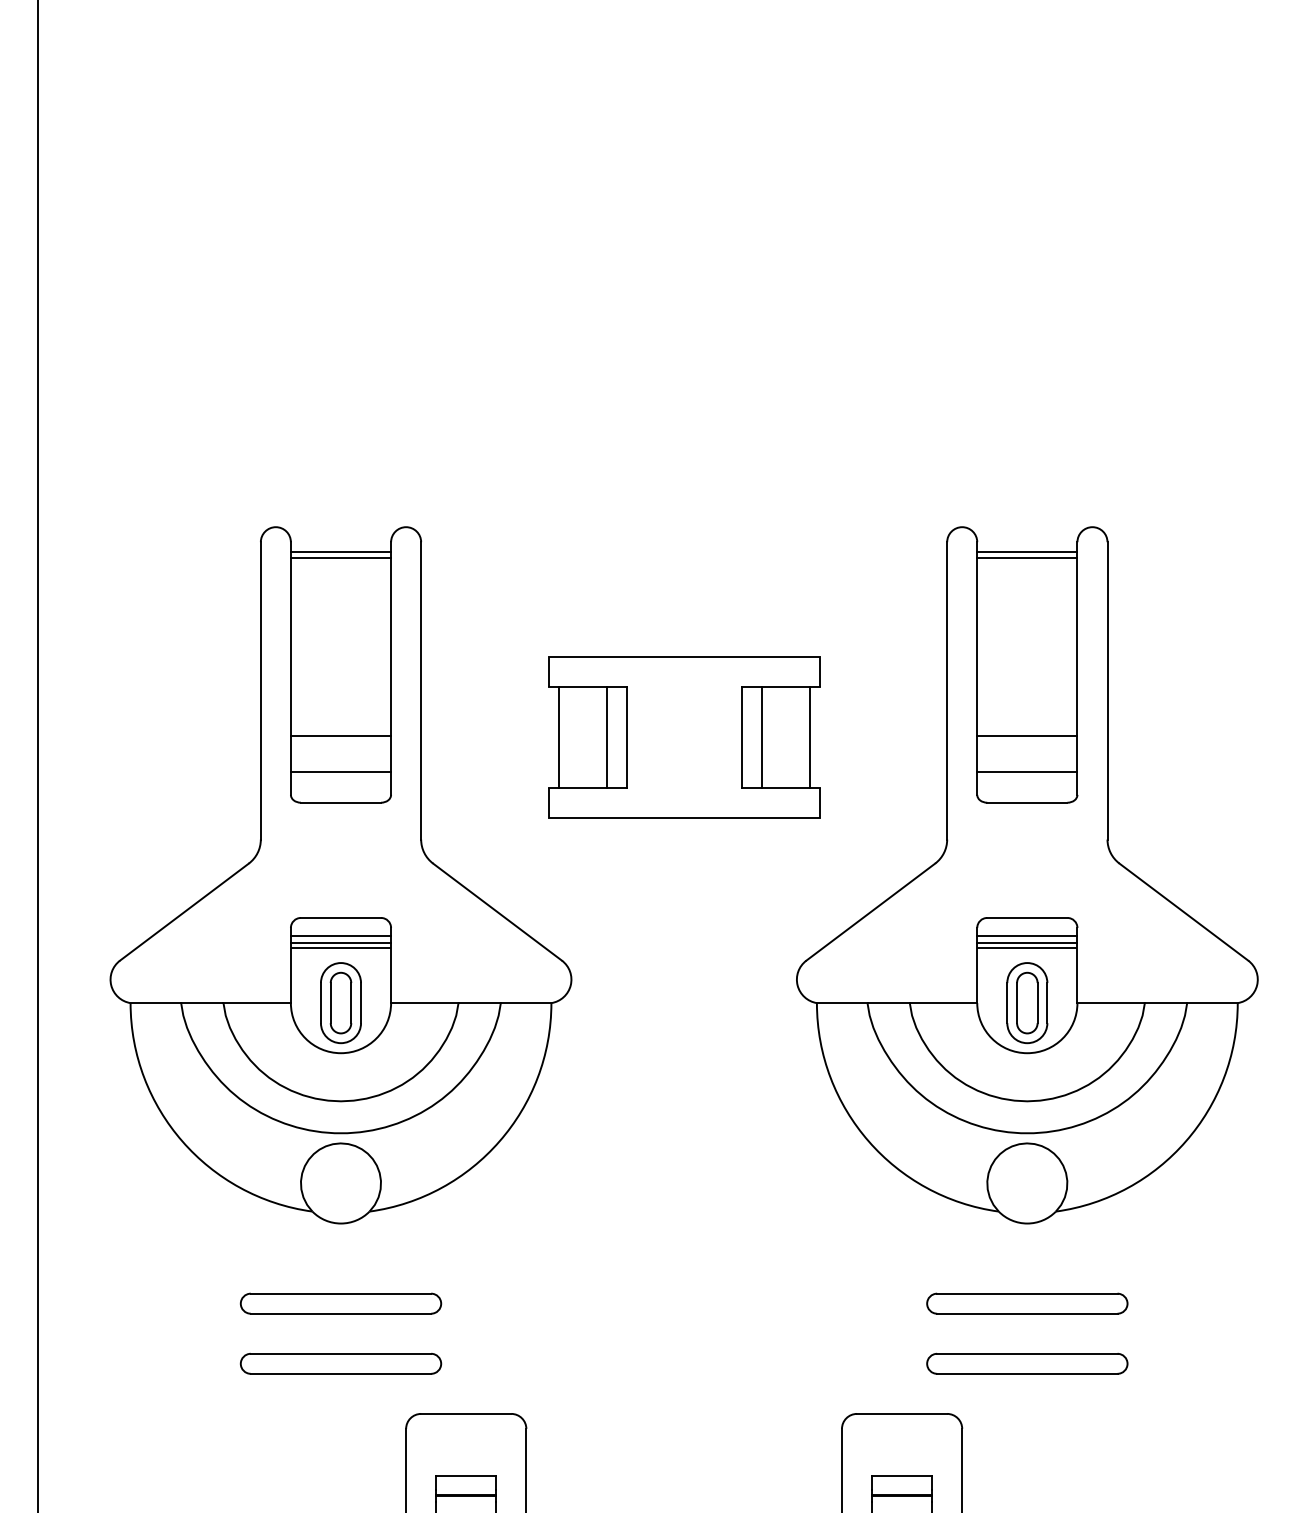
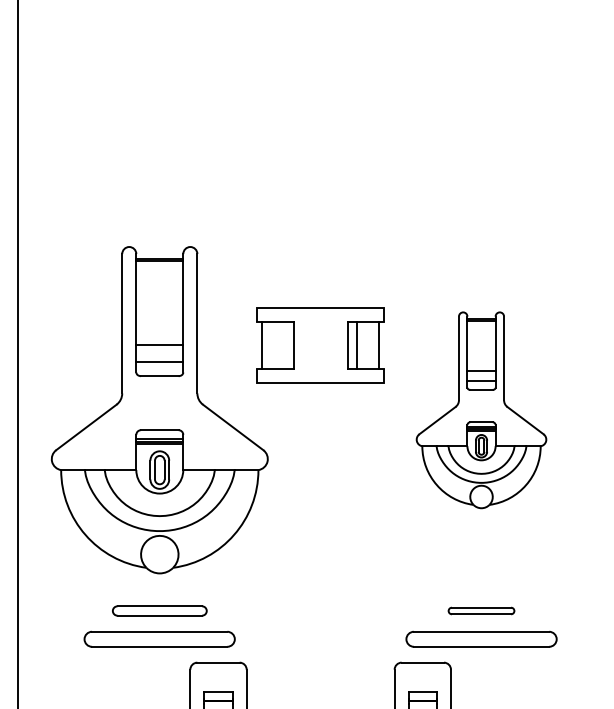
line: (607, 737) -> (284, 345), removed
part: (1027, 875) -> (481, 410), size x0.6
part: (1027, 1302) -> (481, 610), size x0.7
part: (340, 1362) -> (159, 638), size x1.6
part: (1027, 1362) -> (481, 638), size x1.6

